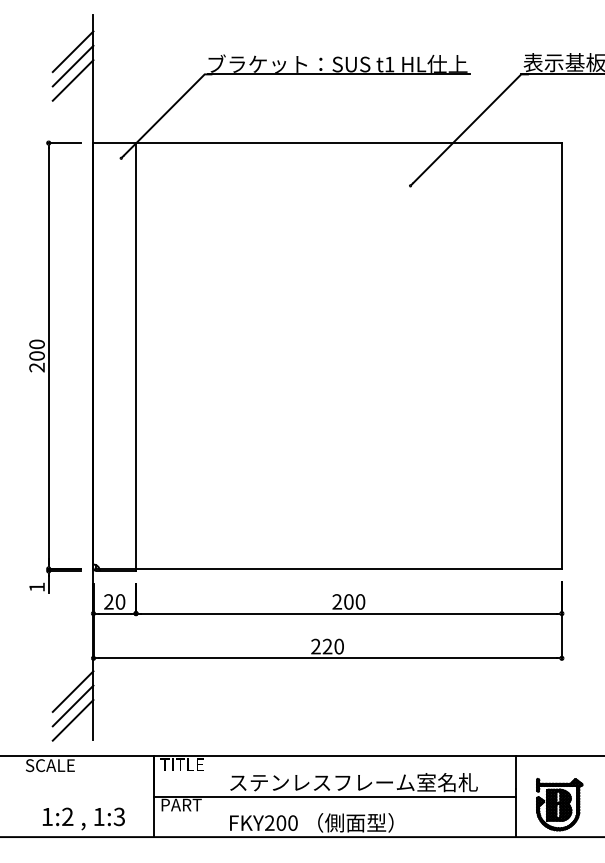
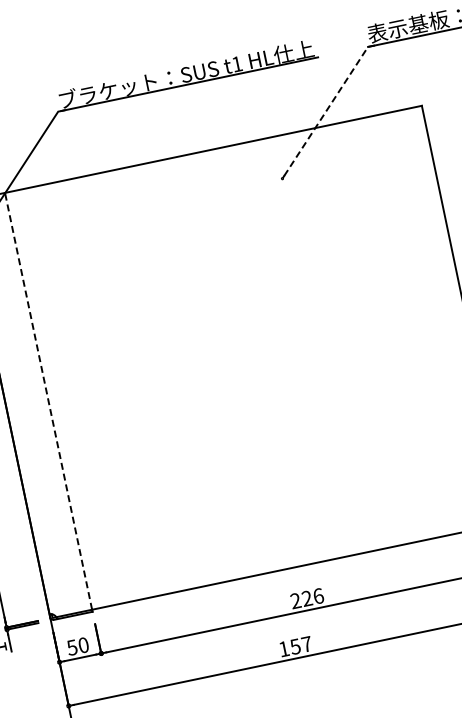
line: (470, 125) -> (328, 107), solid -> dashed
line: (136, 355) -> (48, 400), solid -> dashed
text: (108, 601) -> (71, 647), 20 -> 50
text: (354, 601) -> (312, 596), 200 -> 226
text: (327, 646) -> (295, 646), 220 -> 157

